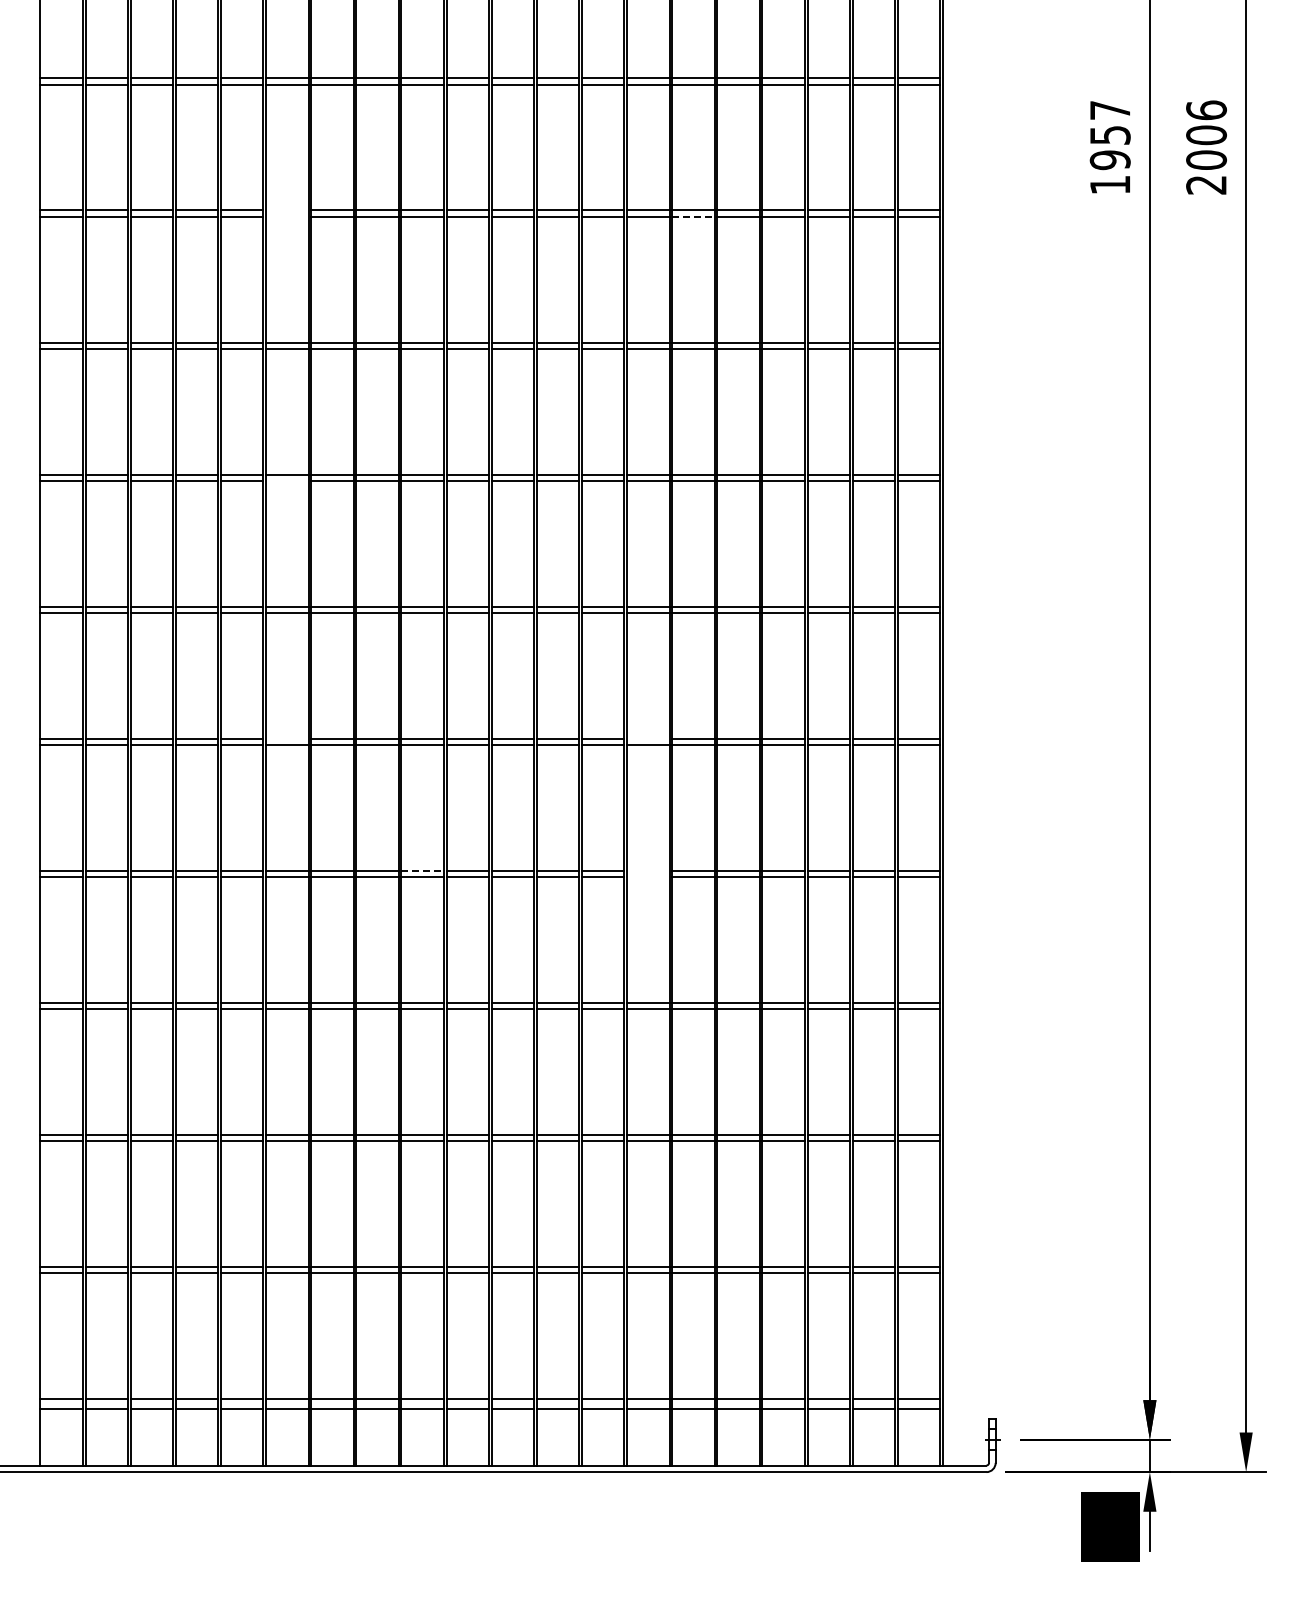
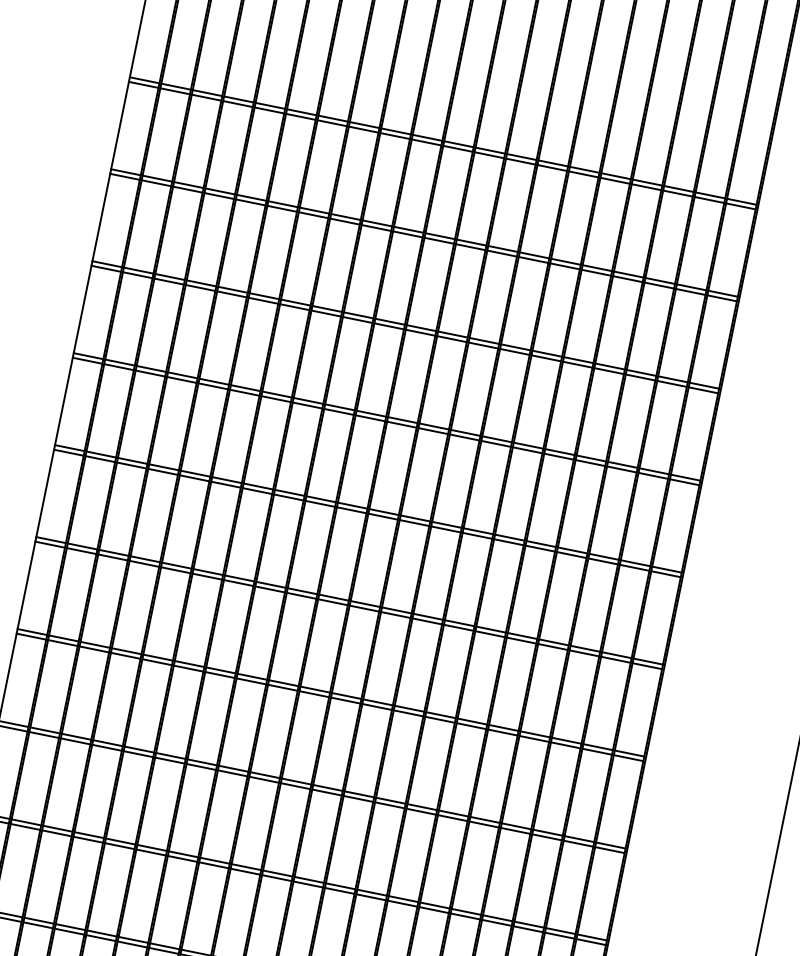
line: (287, 210) -> (283, 204), added
line: (287, 217) -> (282, 209), added
line: (693, 217) -> (565, 266), dashed -> solid
line: (287, 481) -> (244, 393), added
line: (287, 738) -> (208, 572), added
line: (648, 738) -> (459, 623), added
line: (423, 870) -> (284, 683), dashed -> solid
line: (648, 870) -> (441, 715), added
line: (648, 877) -> (440, 719), added

